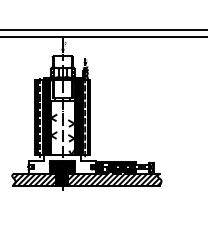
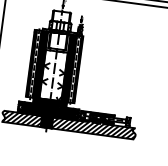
hatch: (61, 163) -> (48, 107), added

